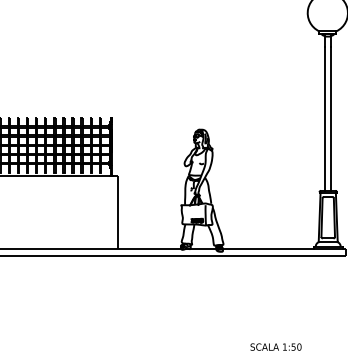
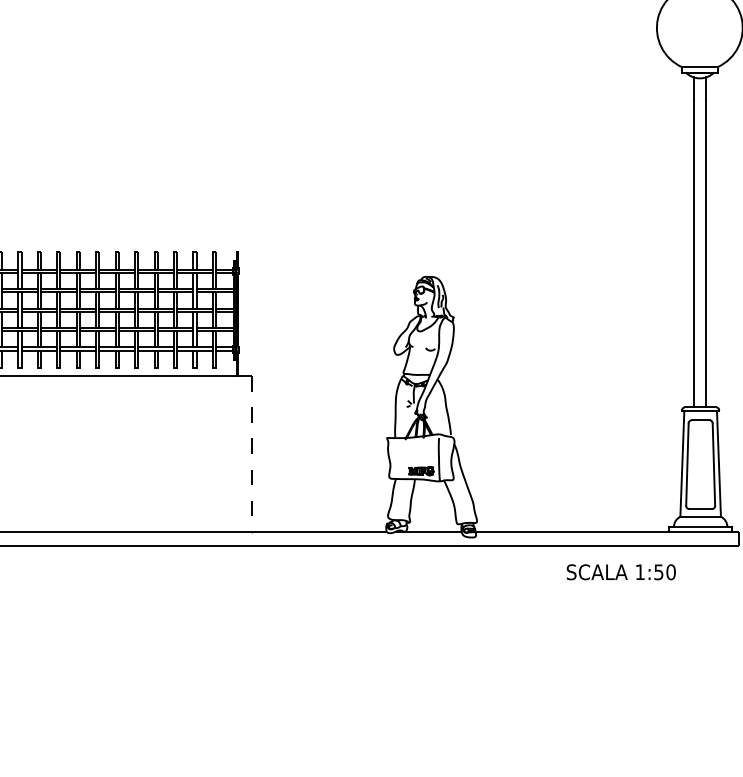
line: (117, 213) -> (250, 455), solid -> dashed
text: (275, 346) -> (620, 570), moved

